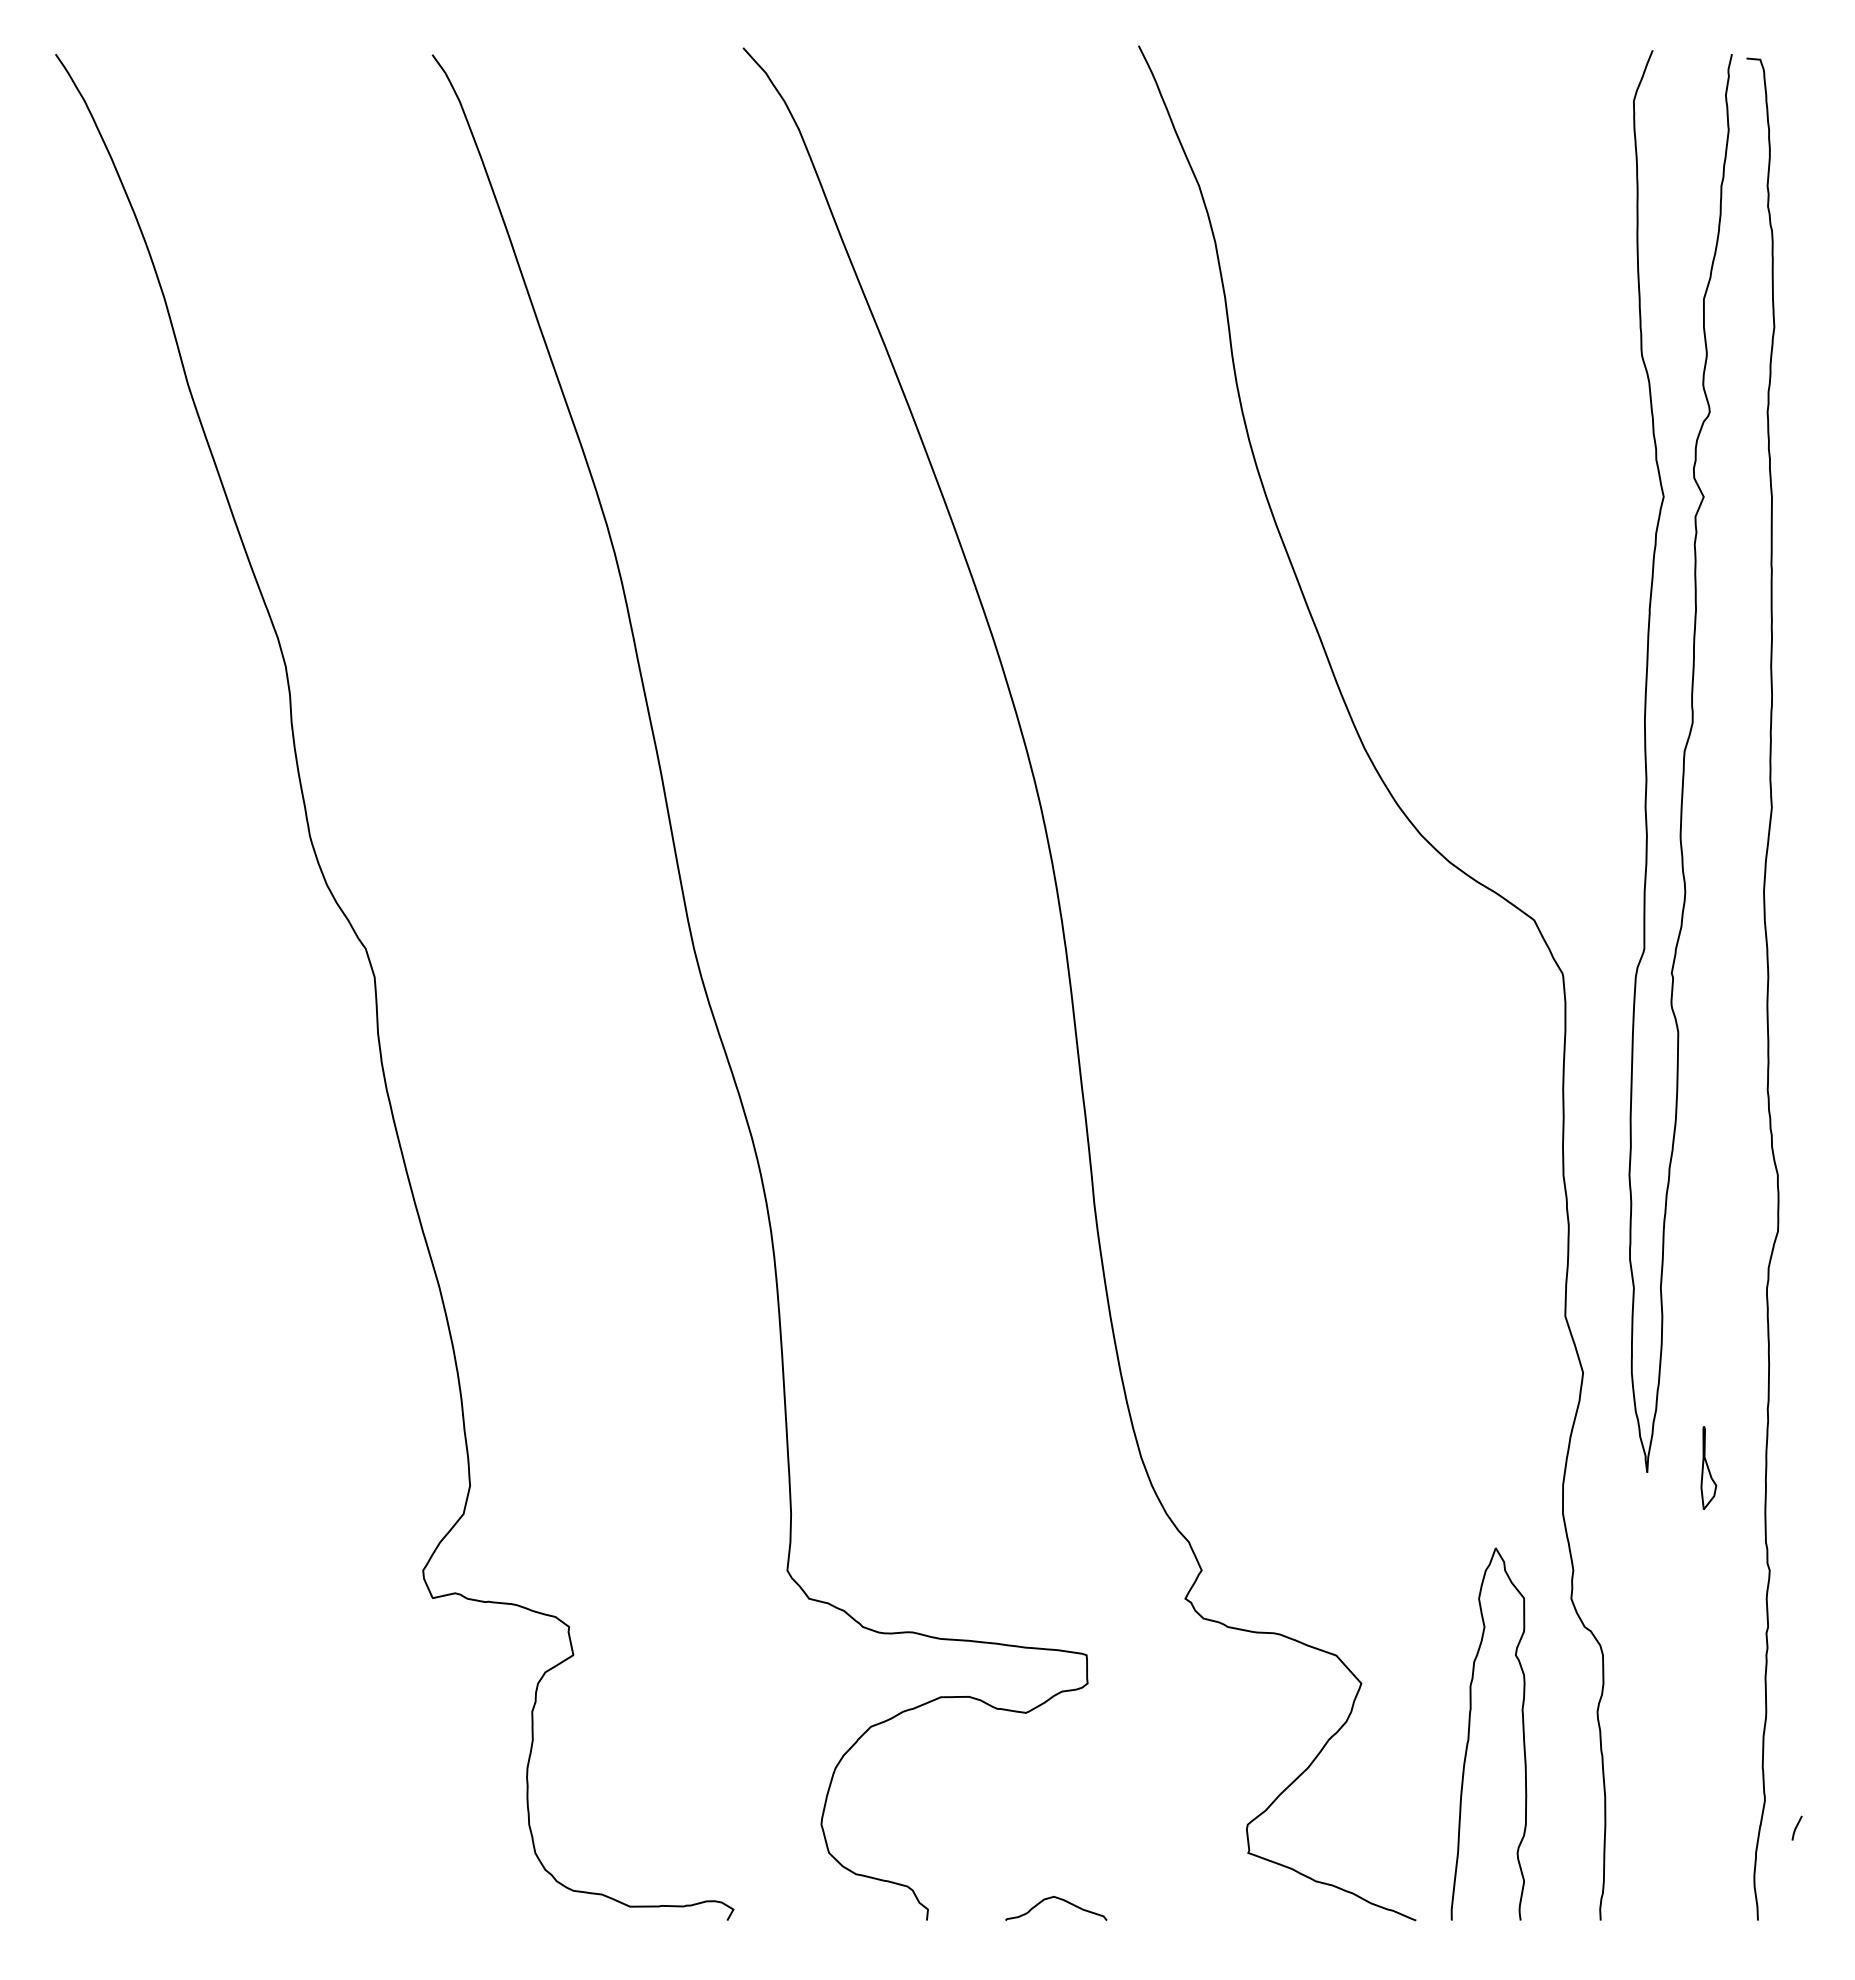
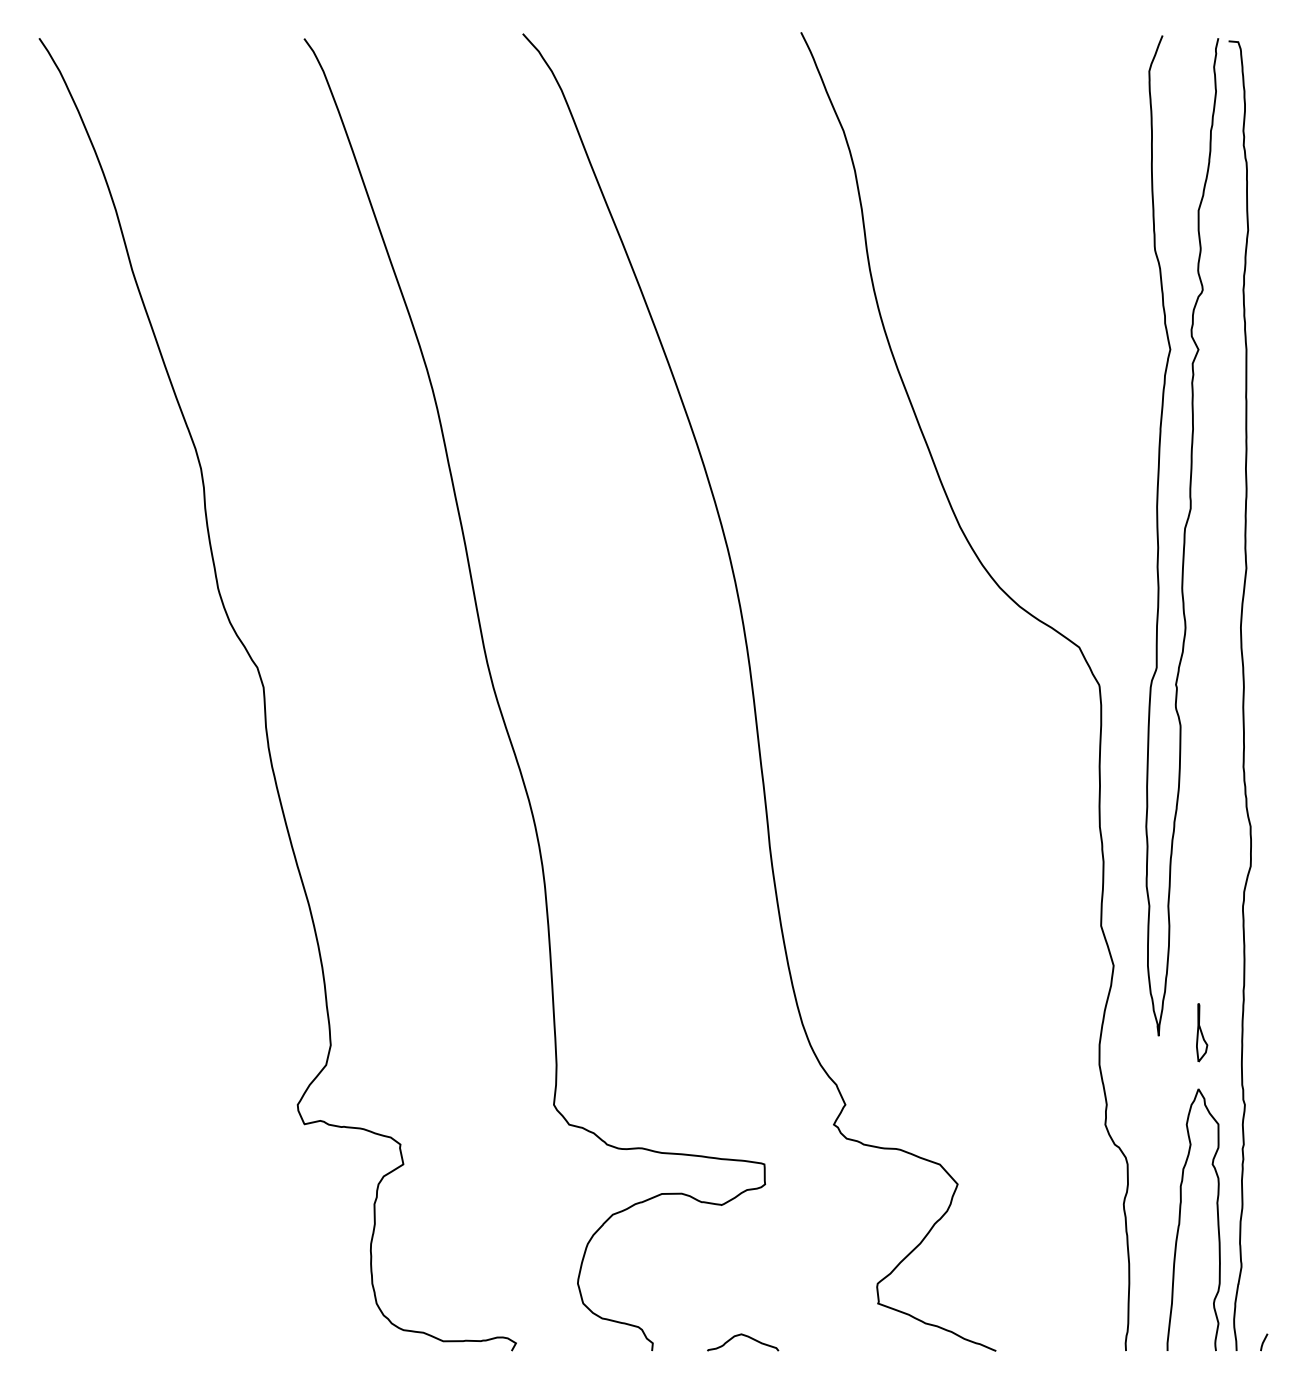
curve: (1469, 1733) -> (1180, 1219), moved
line: (1796, 1827) -> (1263, 1341), moved

